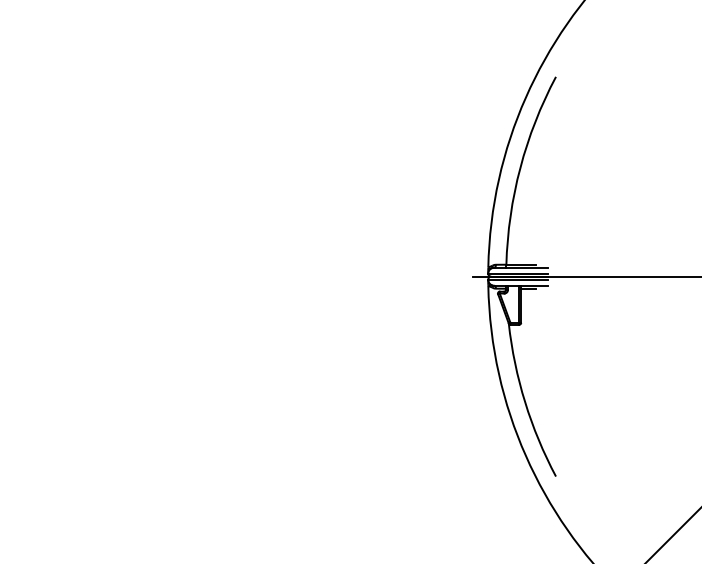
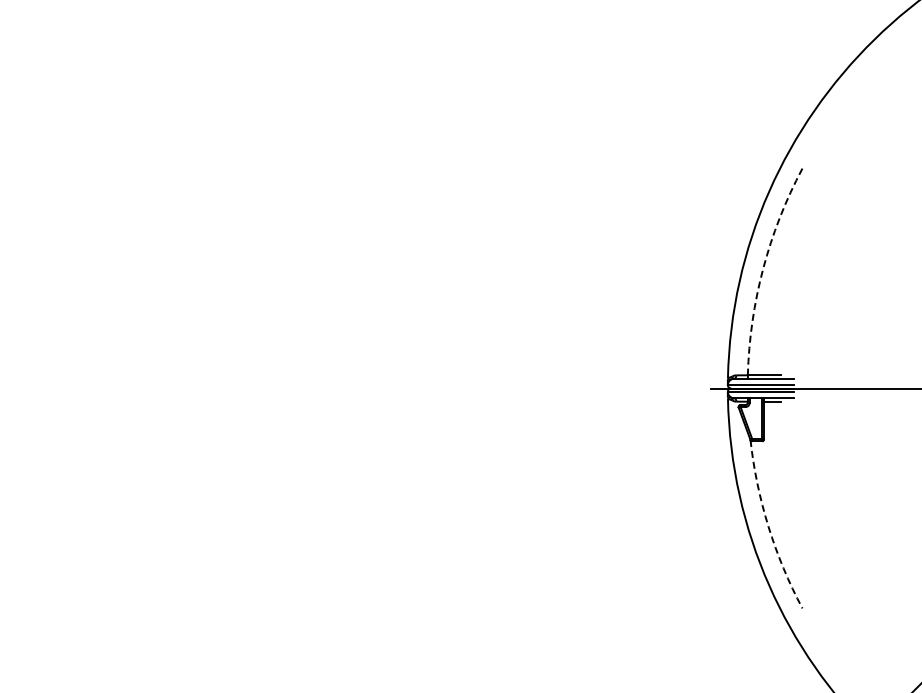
arc: (520, 167) -> (763, 268), solid -> dashed
arc: (525, 402) -> (768, 526), solid -> dashed

